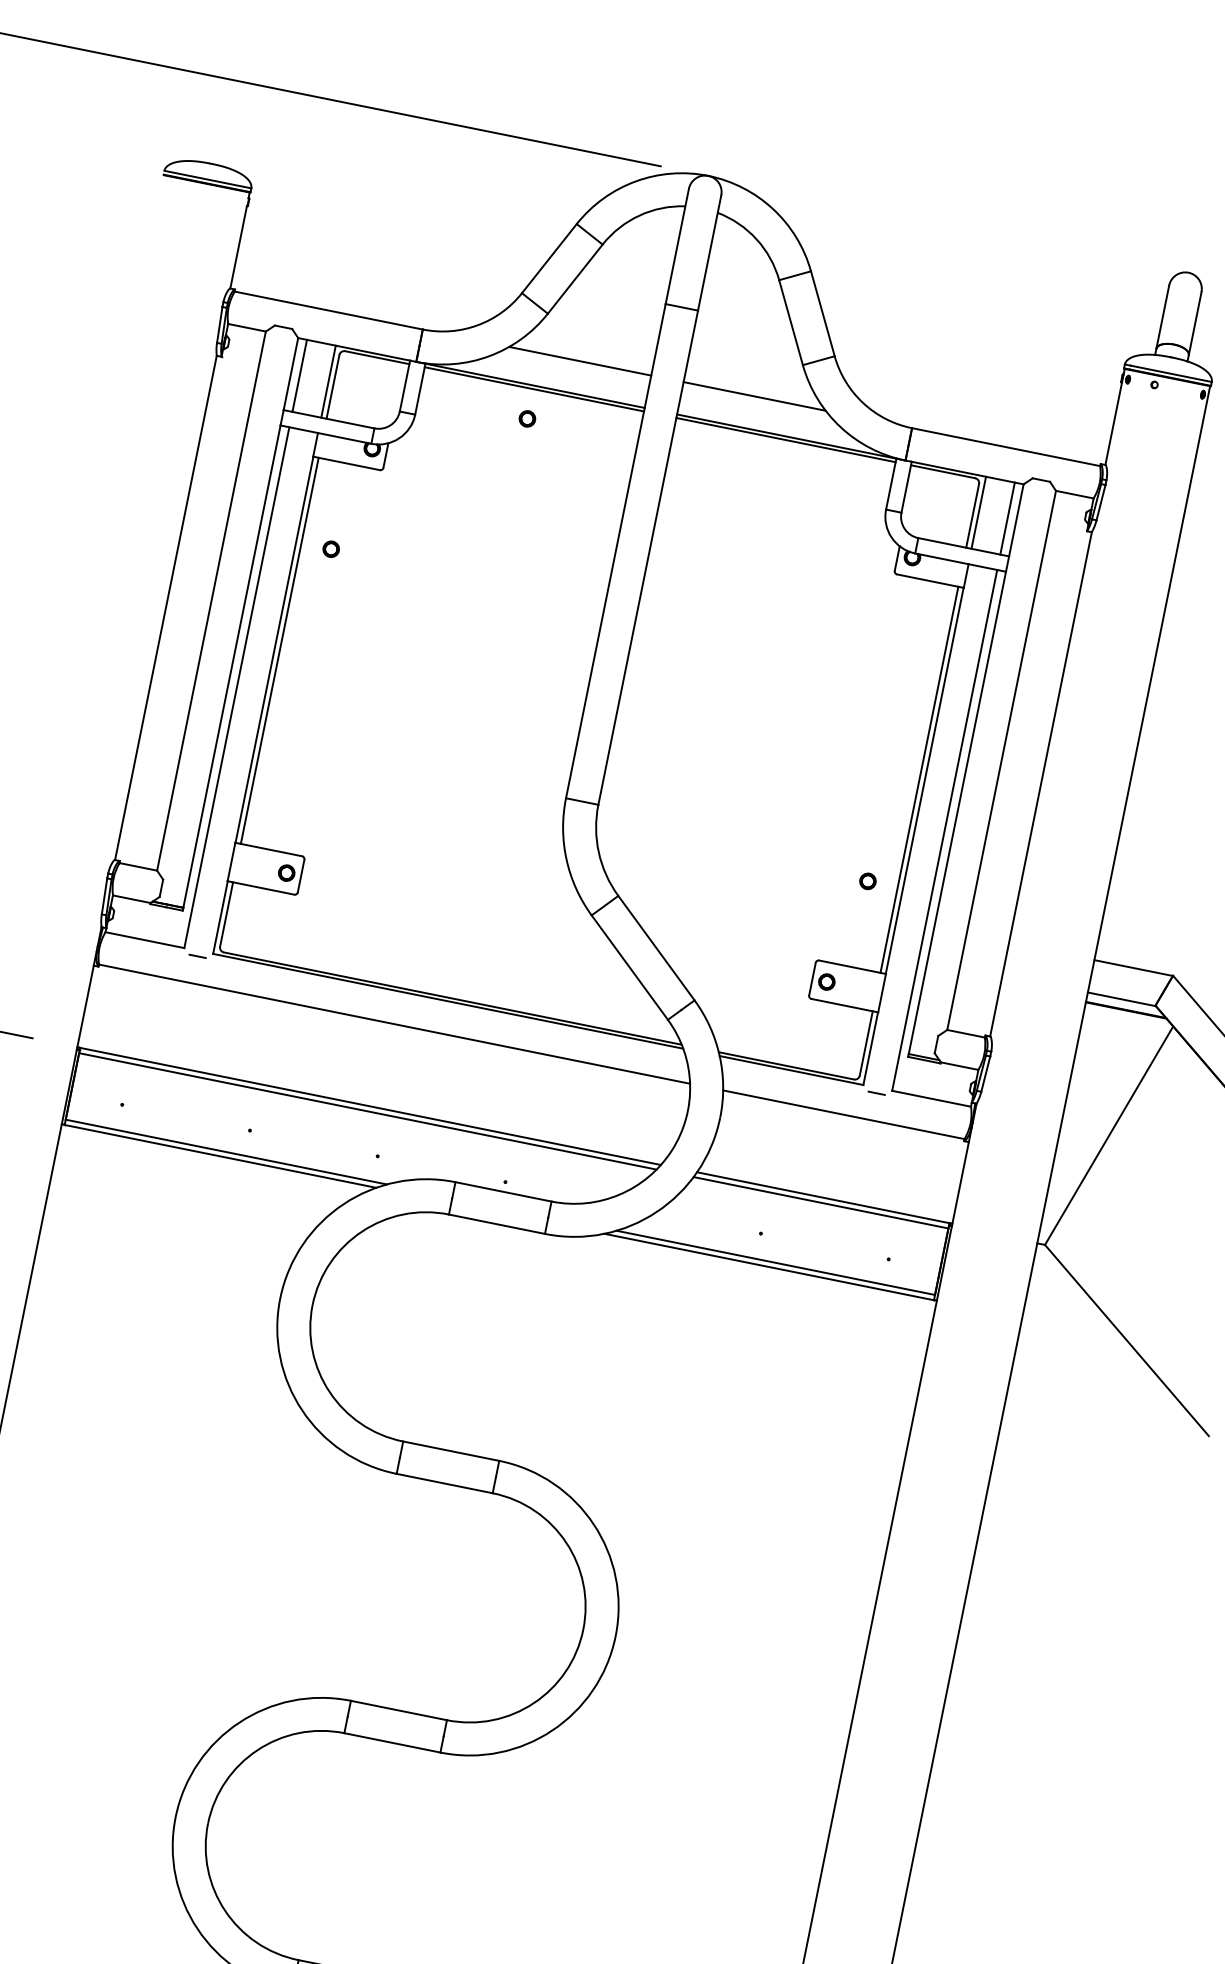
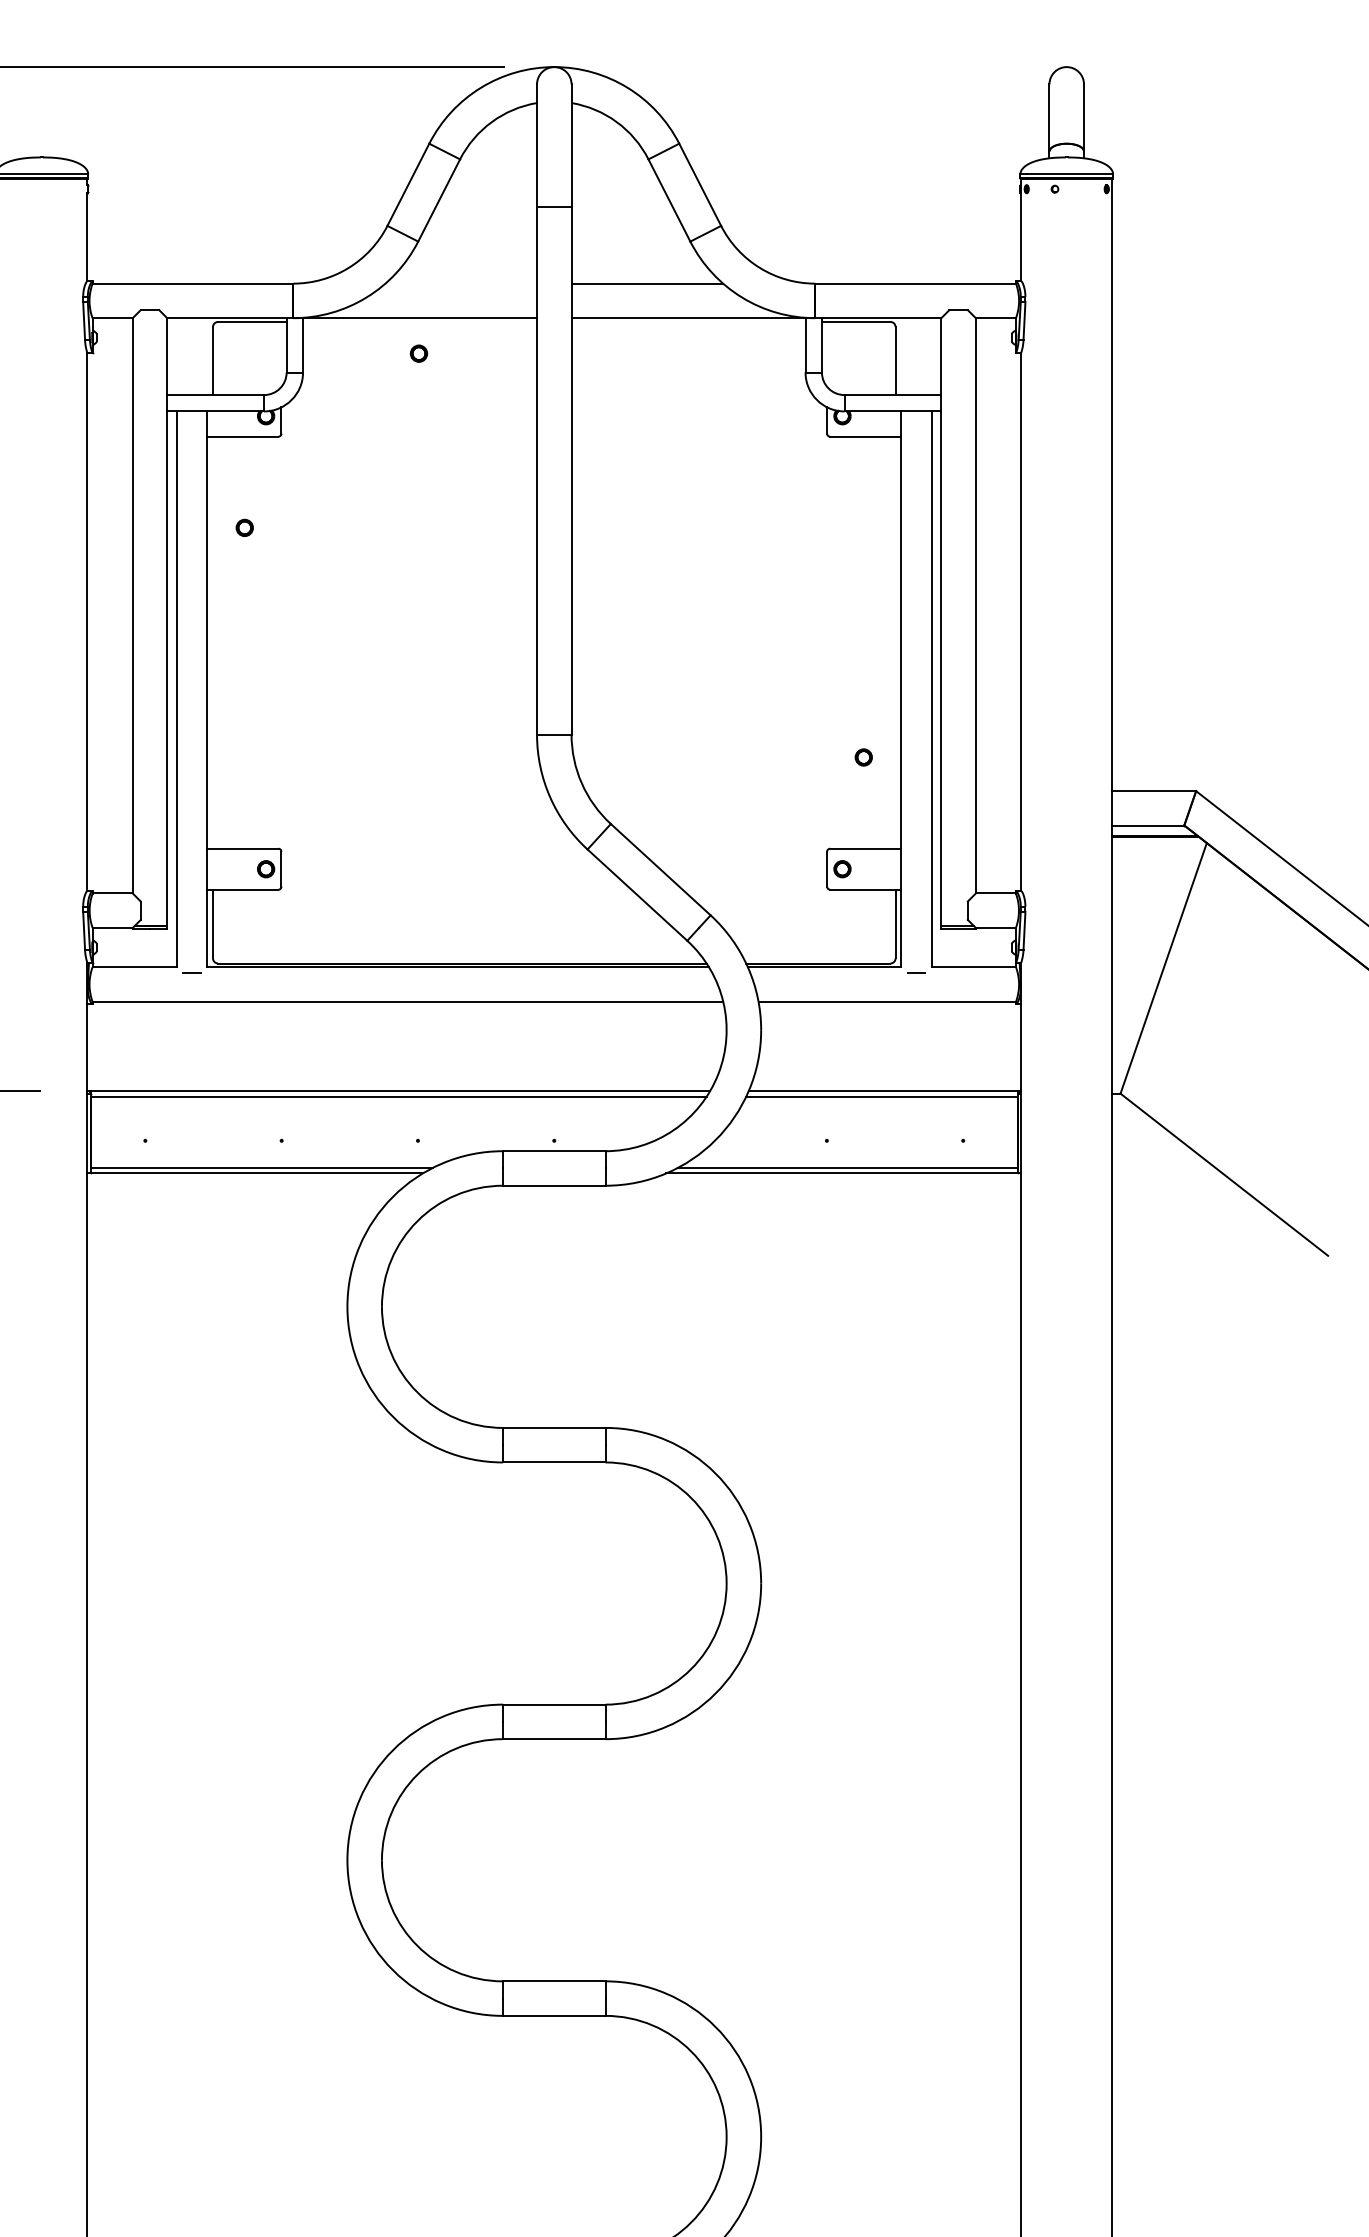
line: (580, 361) -> (461, 283), removed
line: (299, 375) -> (176, 356), removed
line: (328, 381) -> (207, 356), removed
line: (534, 389) -> (420, 321), removed
line: (786, 439) -> (688, 321), removed
line: (979, 512) -> (901, 356), removed
line: (1007, 518) -> (931, 356), removed
line: (280, 650) -> (213, 642), removed
line: (919, 779) -> (895, 642), removed

